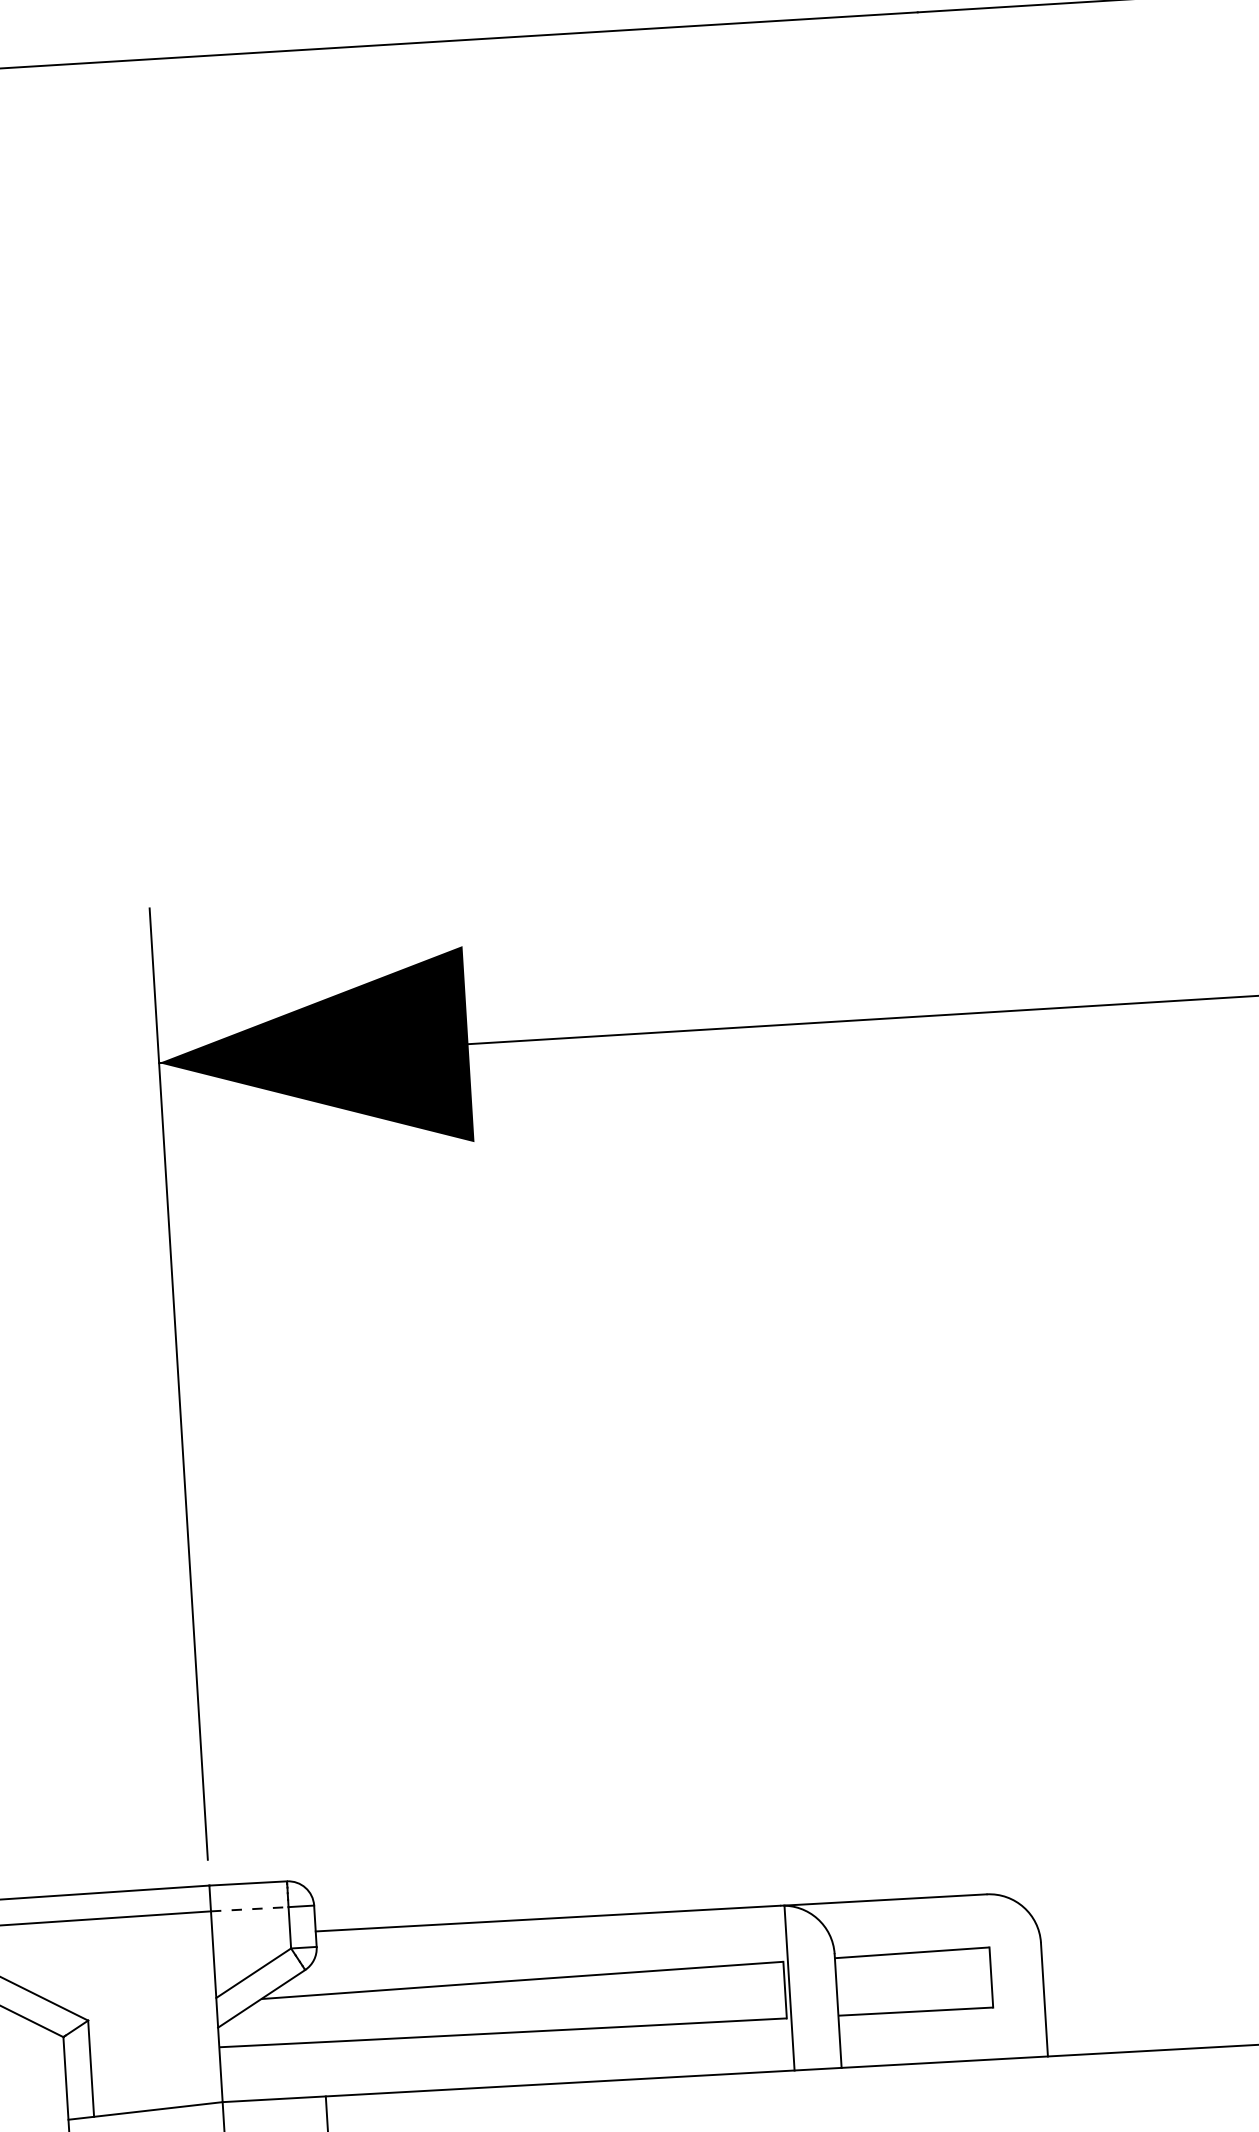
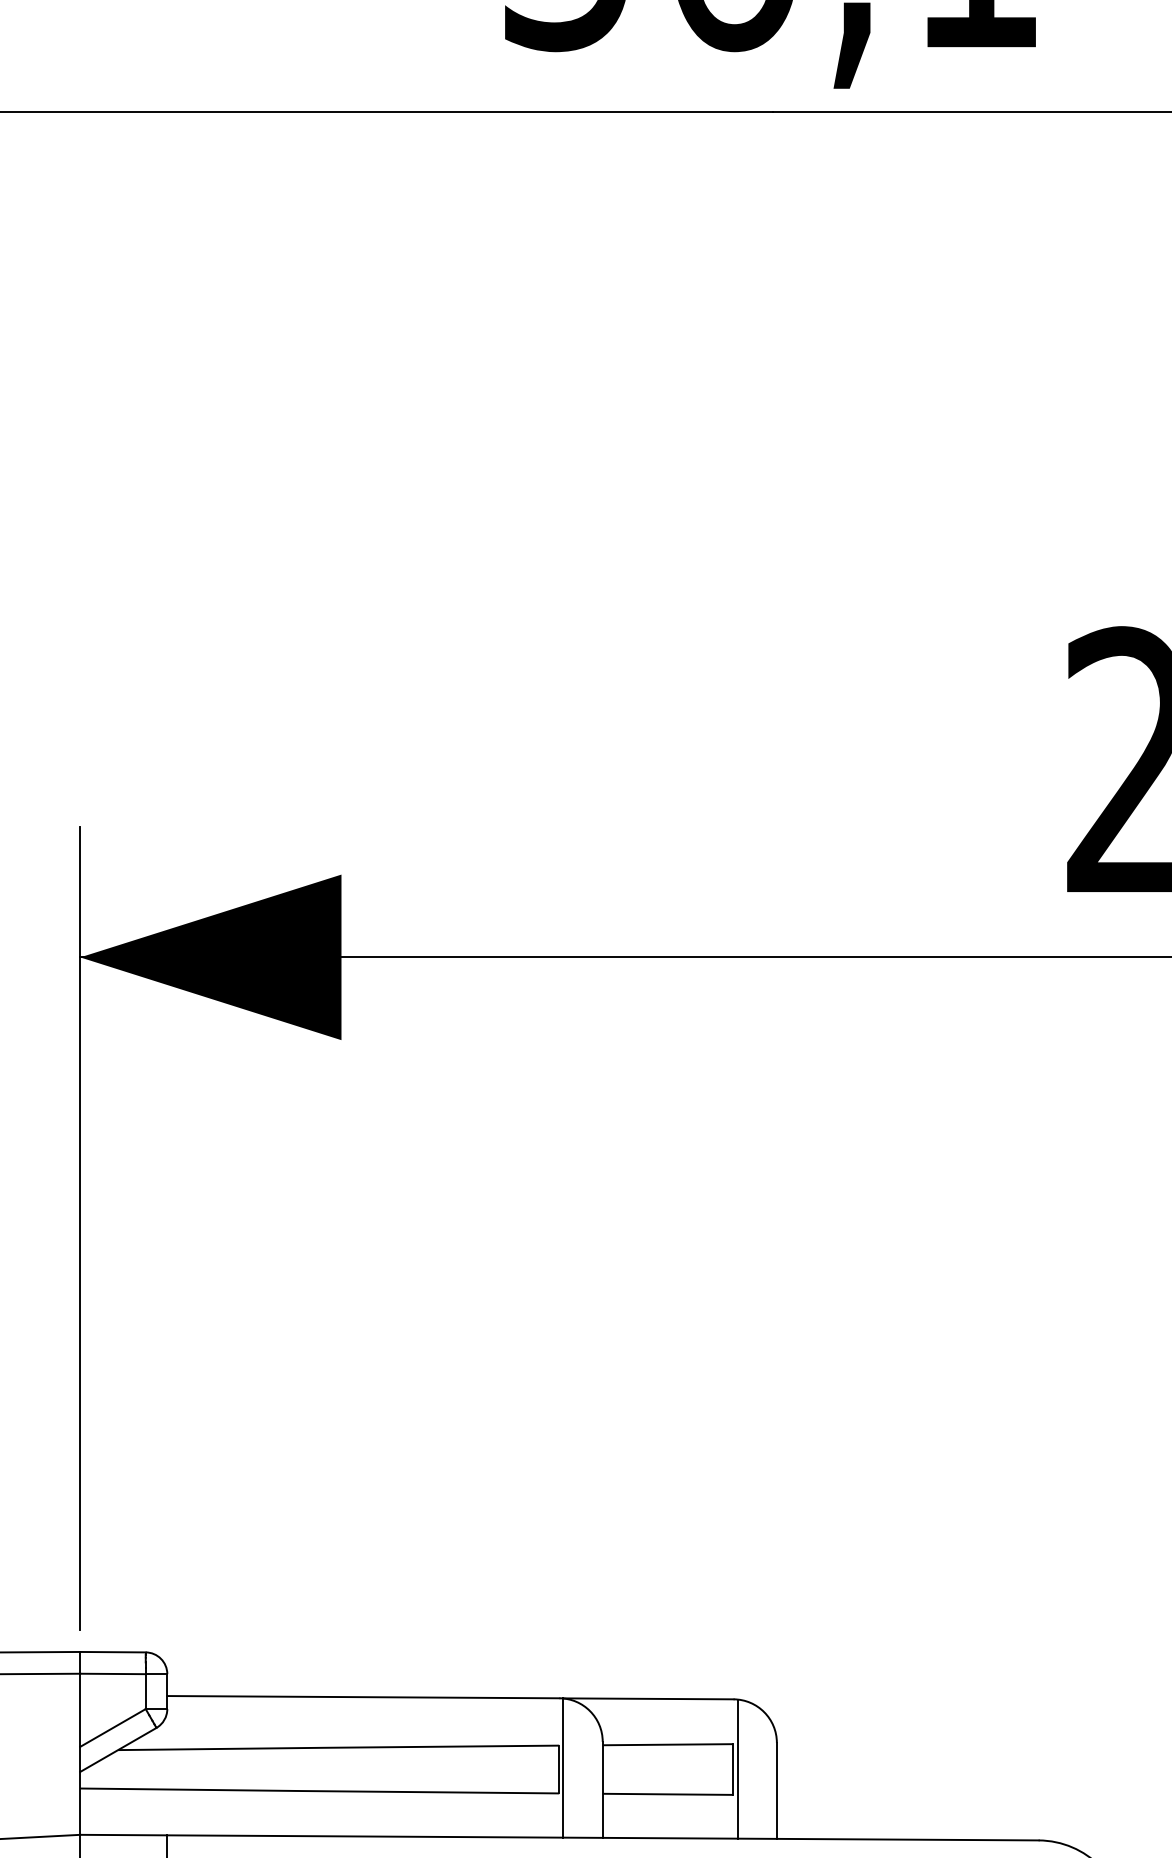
line: (249, 1908) -> (112, 1673), dashed -> solid
line: (996, 1975) -> (737, 1768), added

